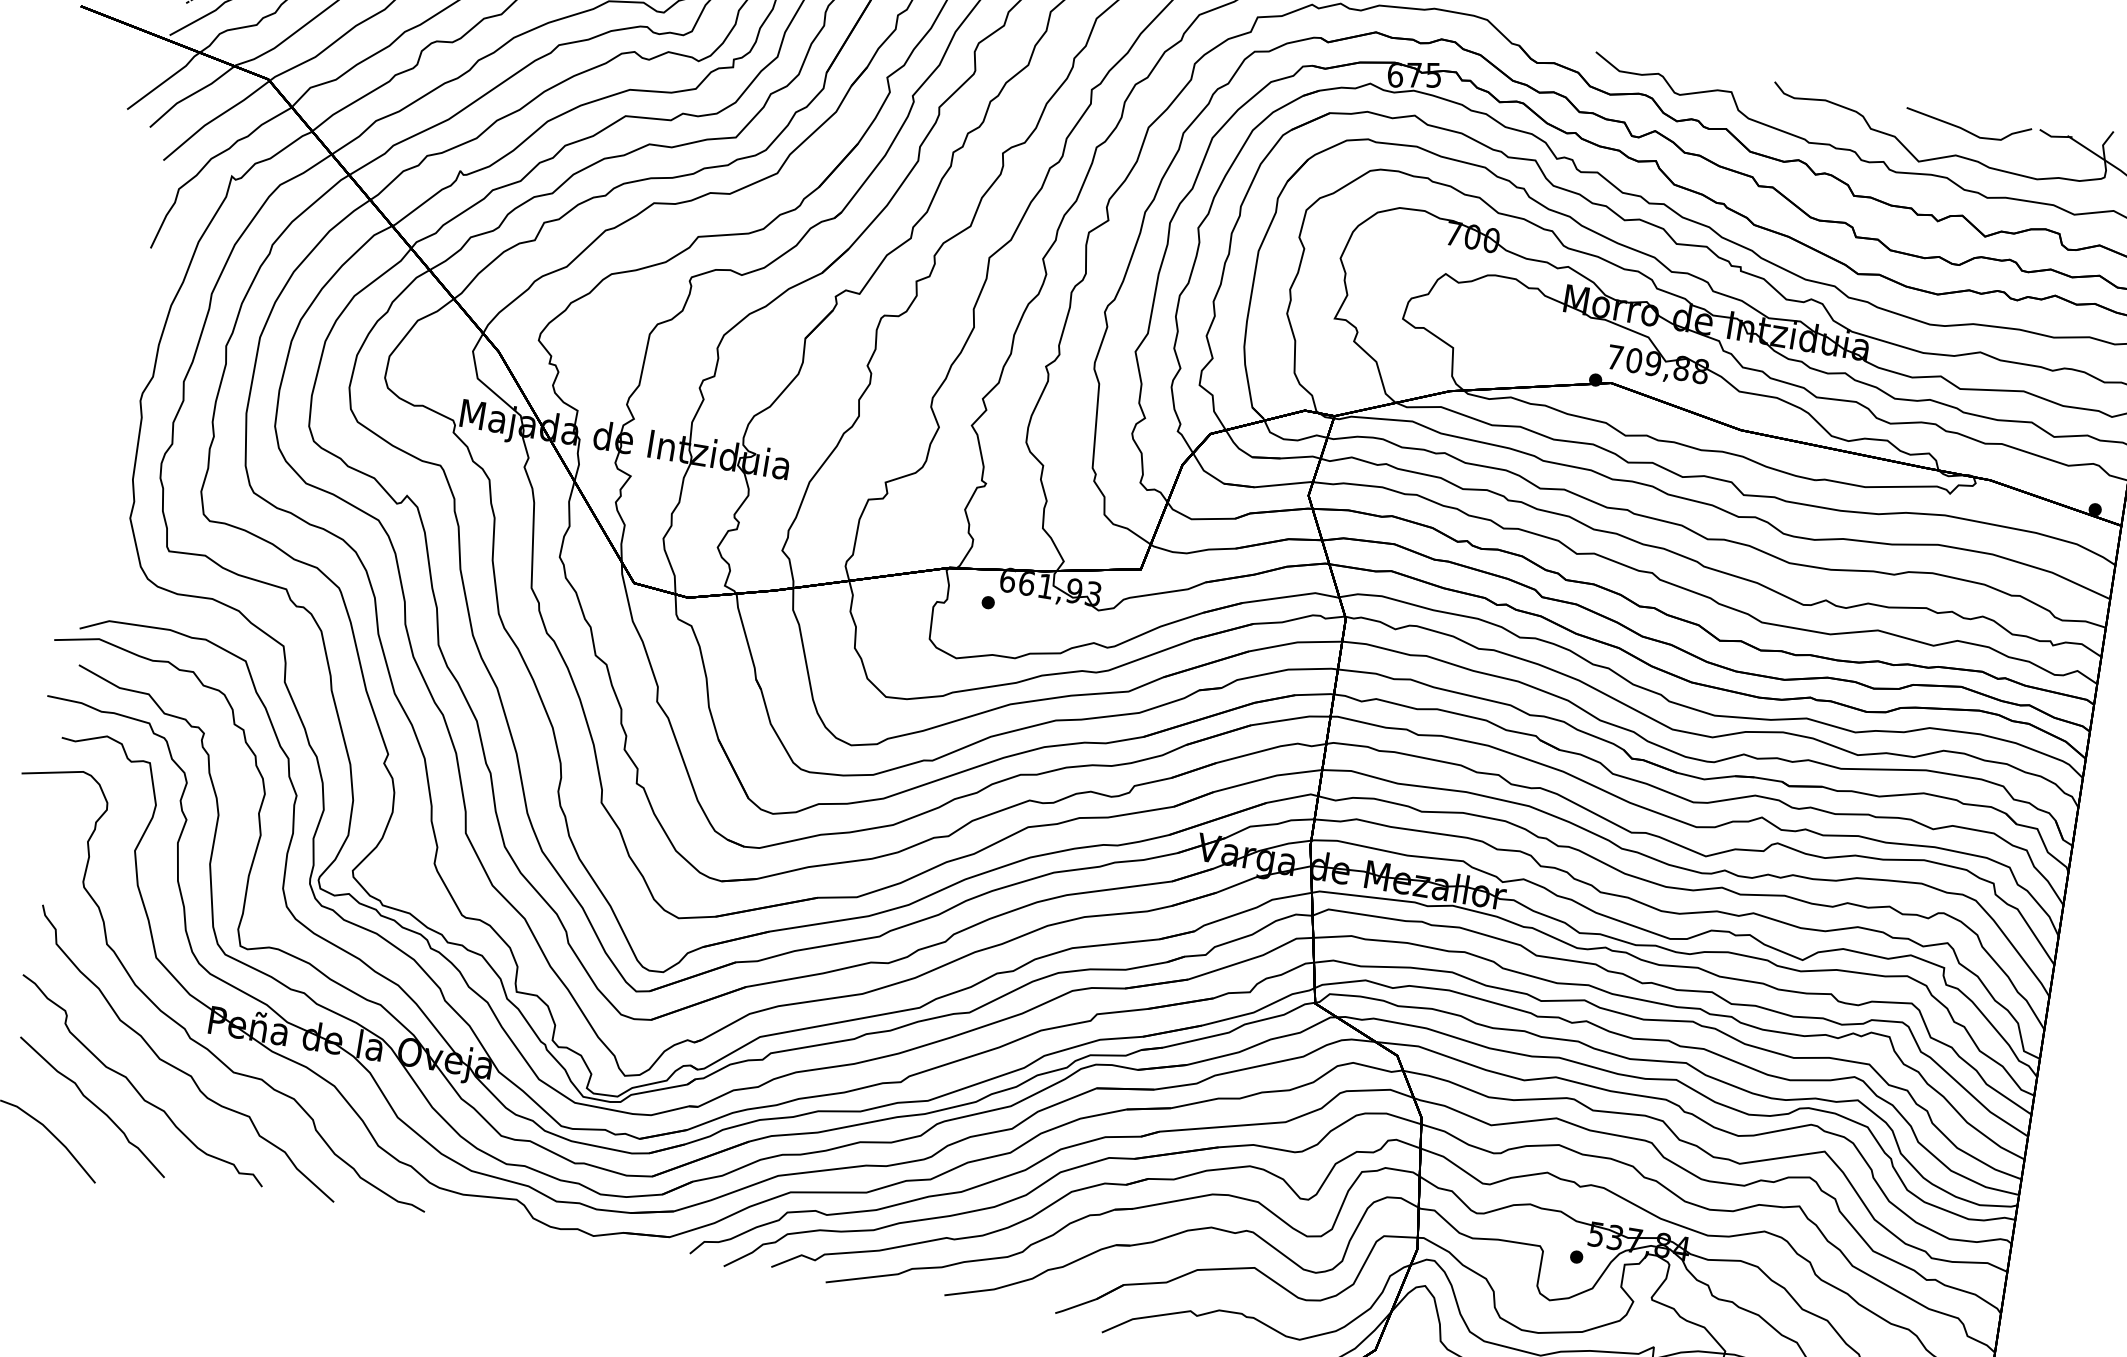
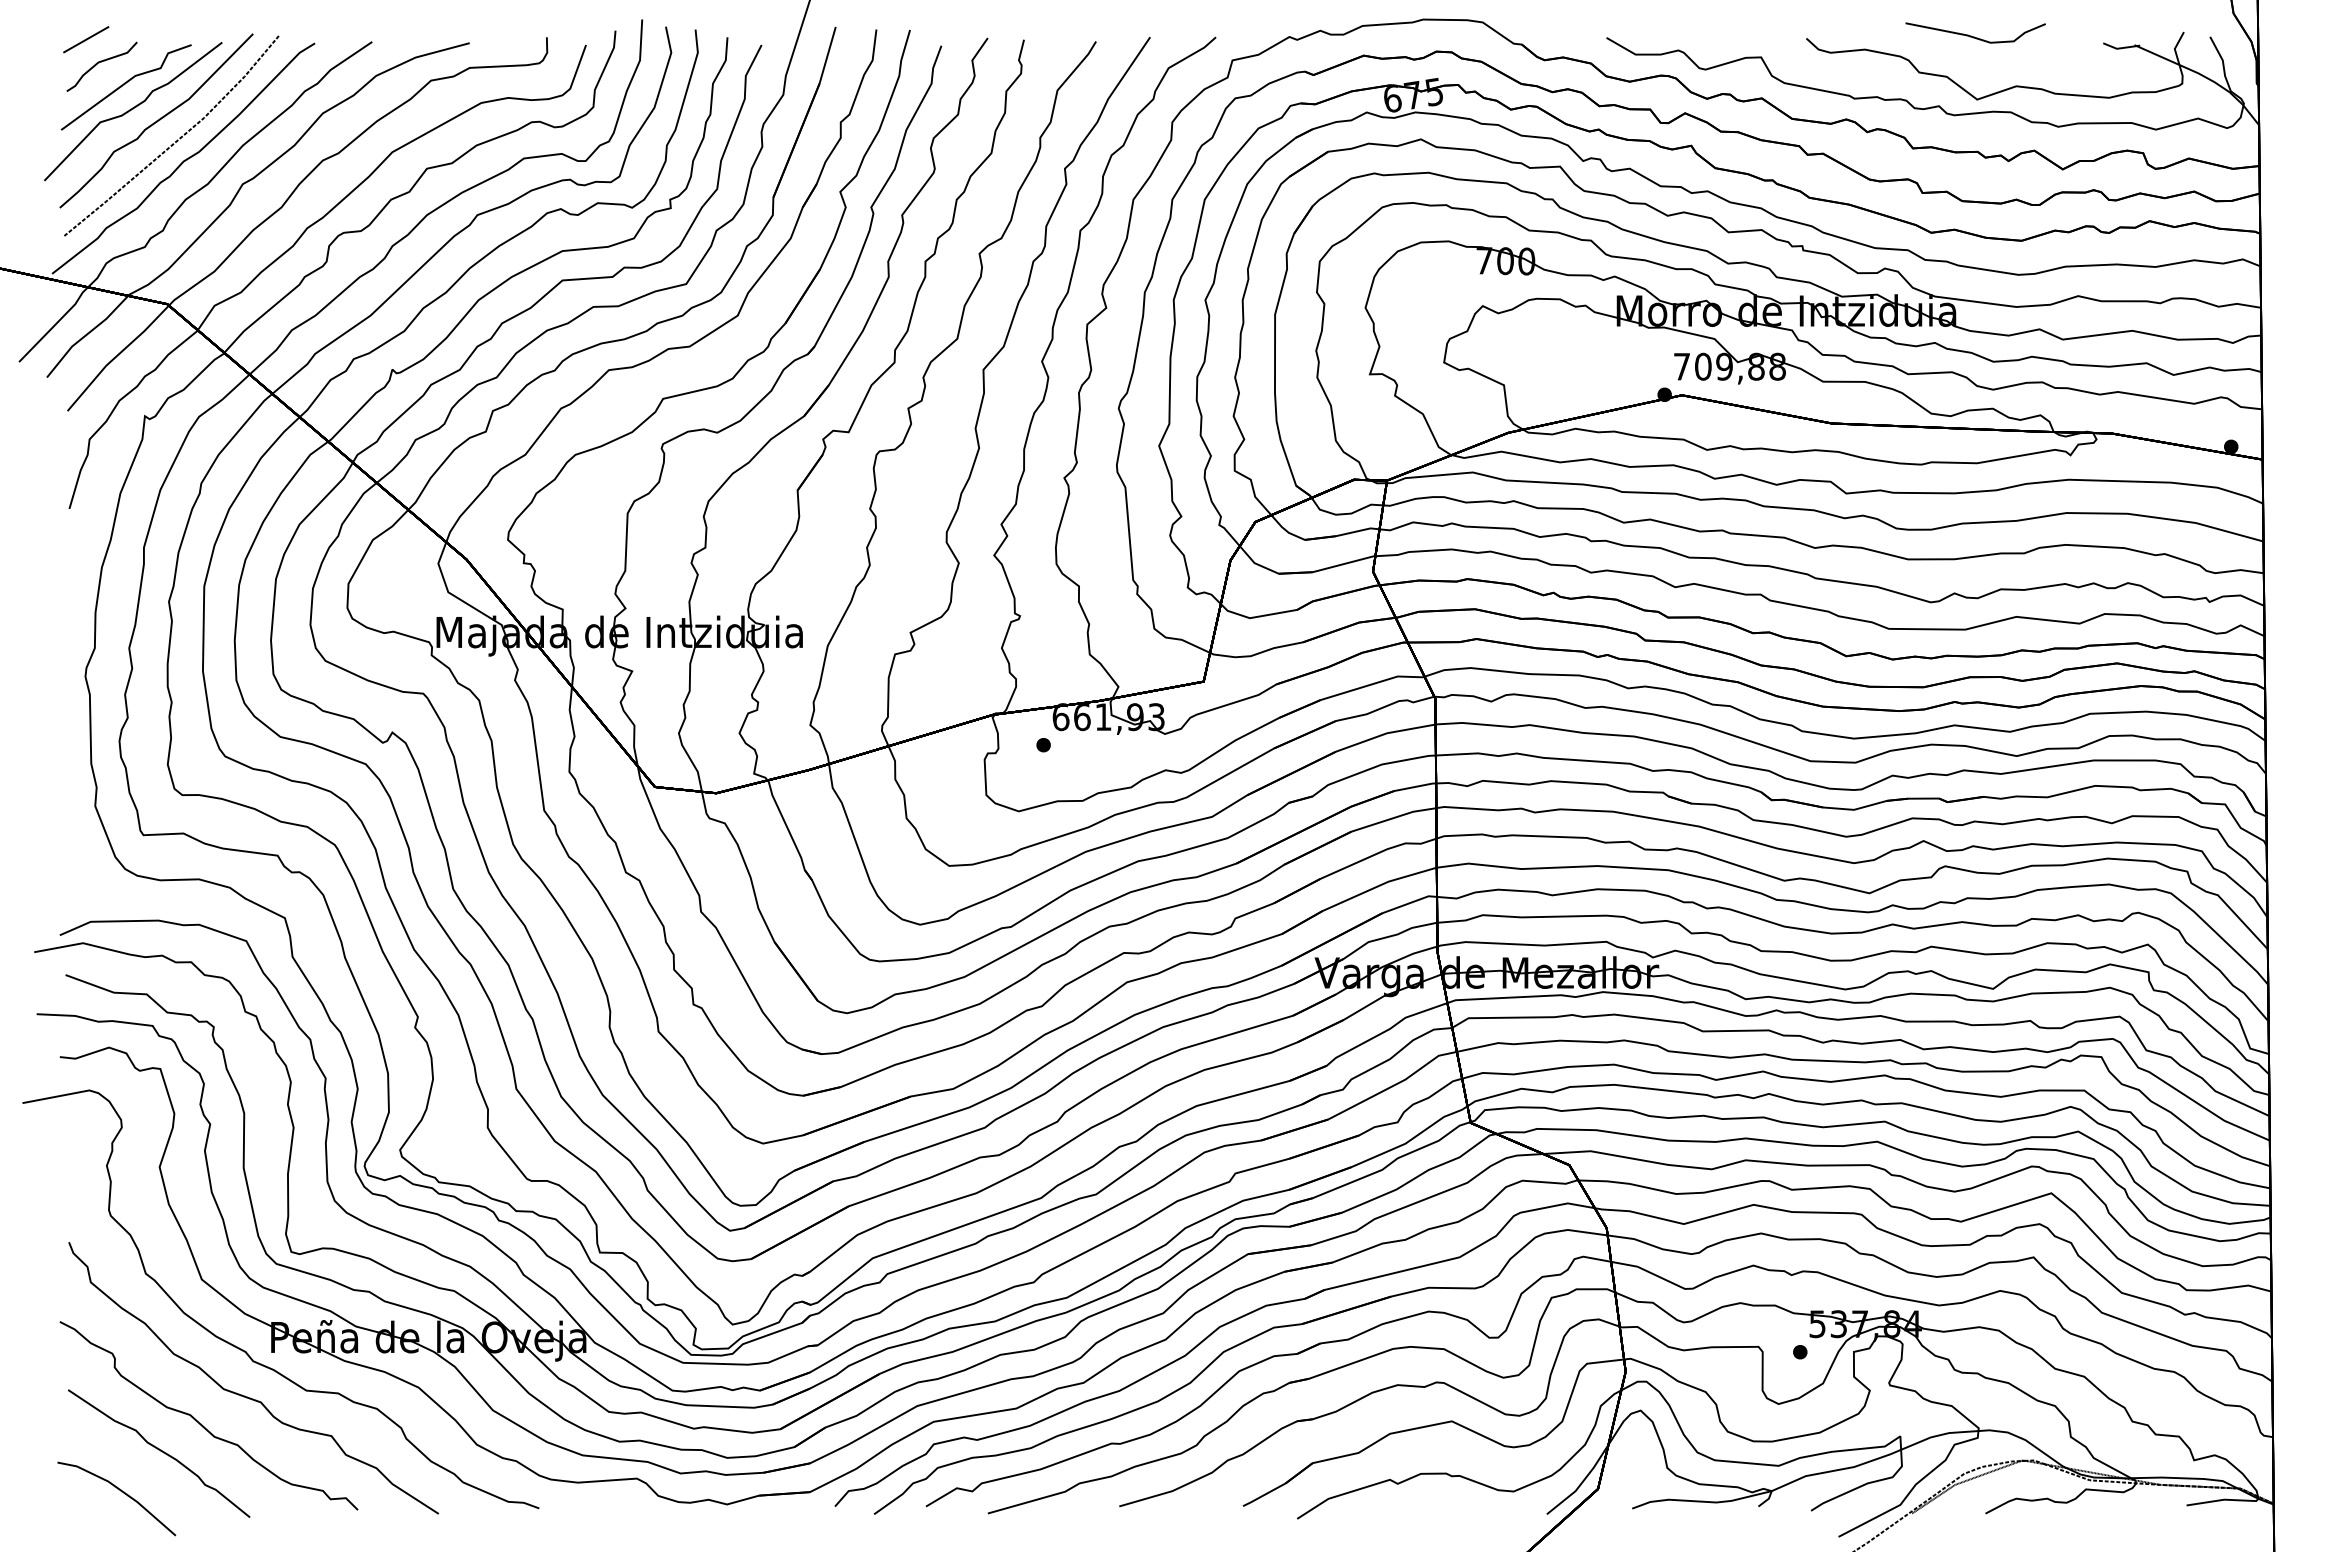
curve: (1966, 129) -> (1974, 36), moved

